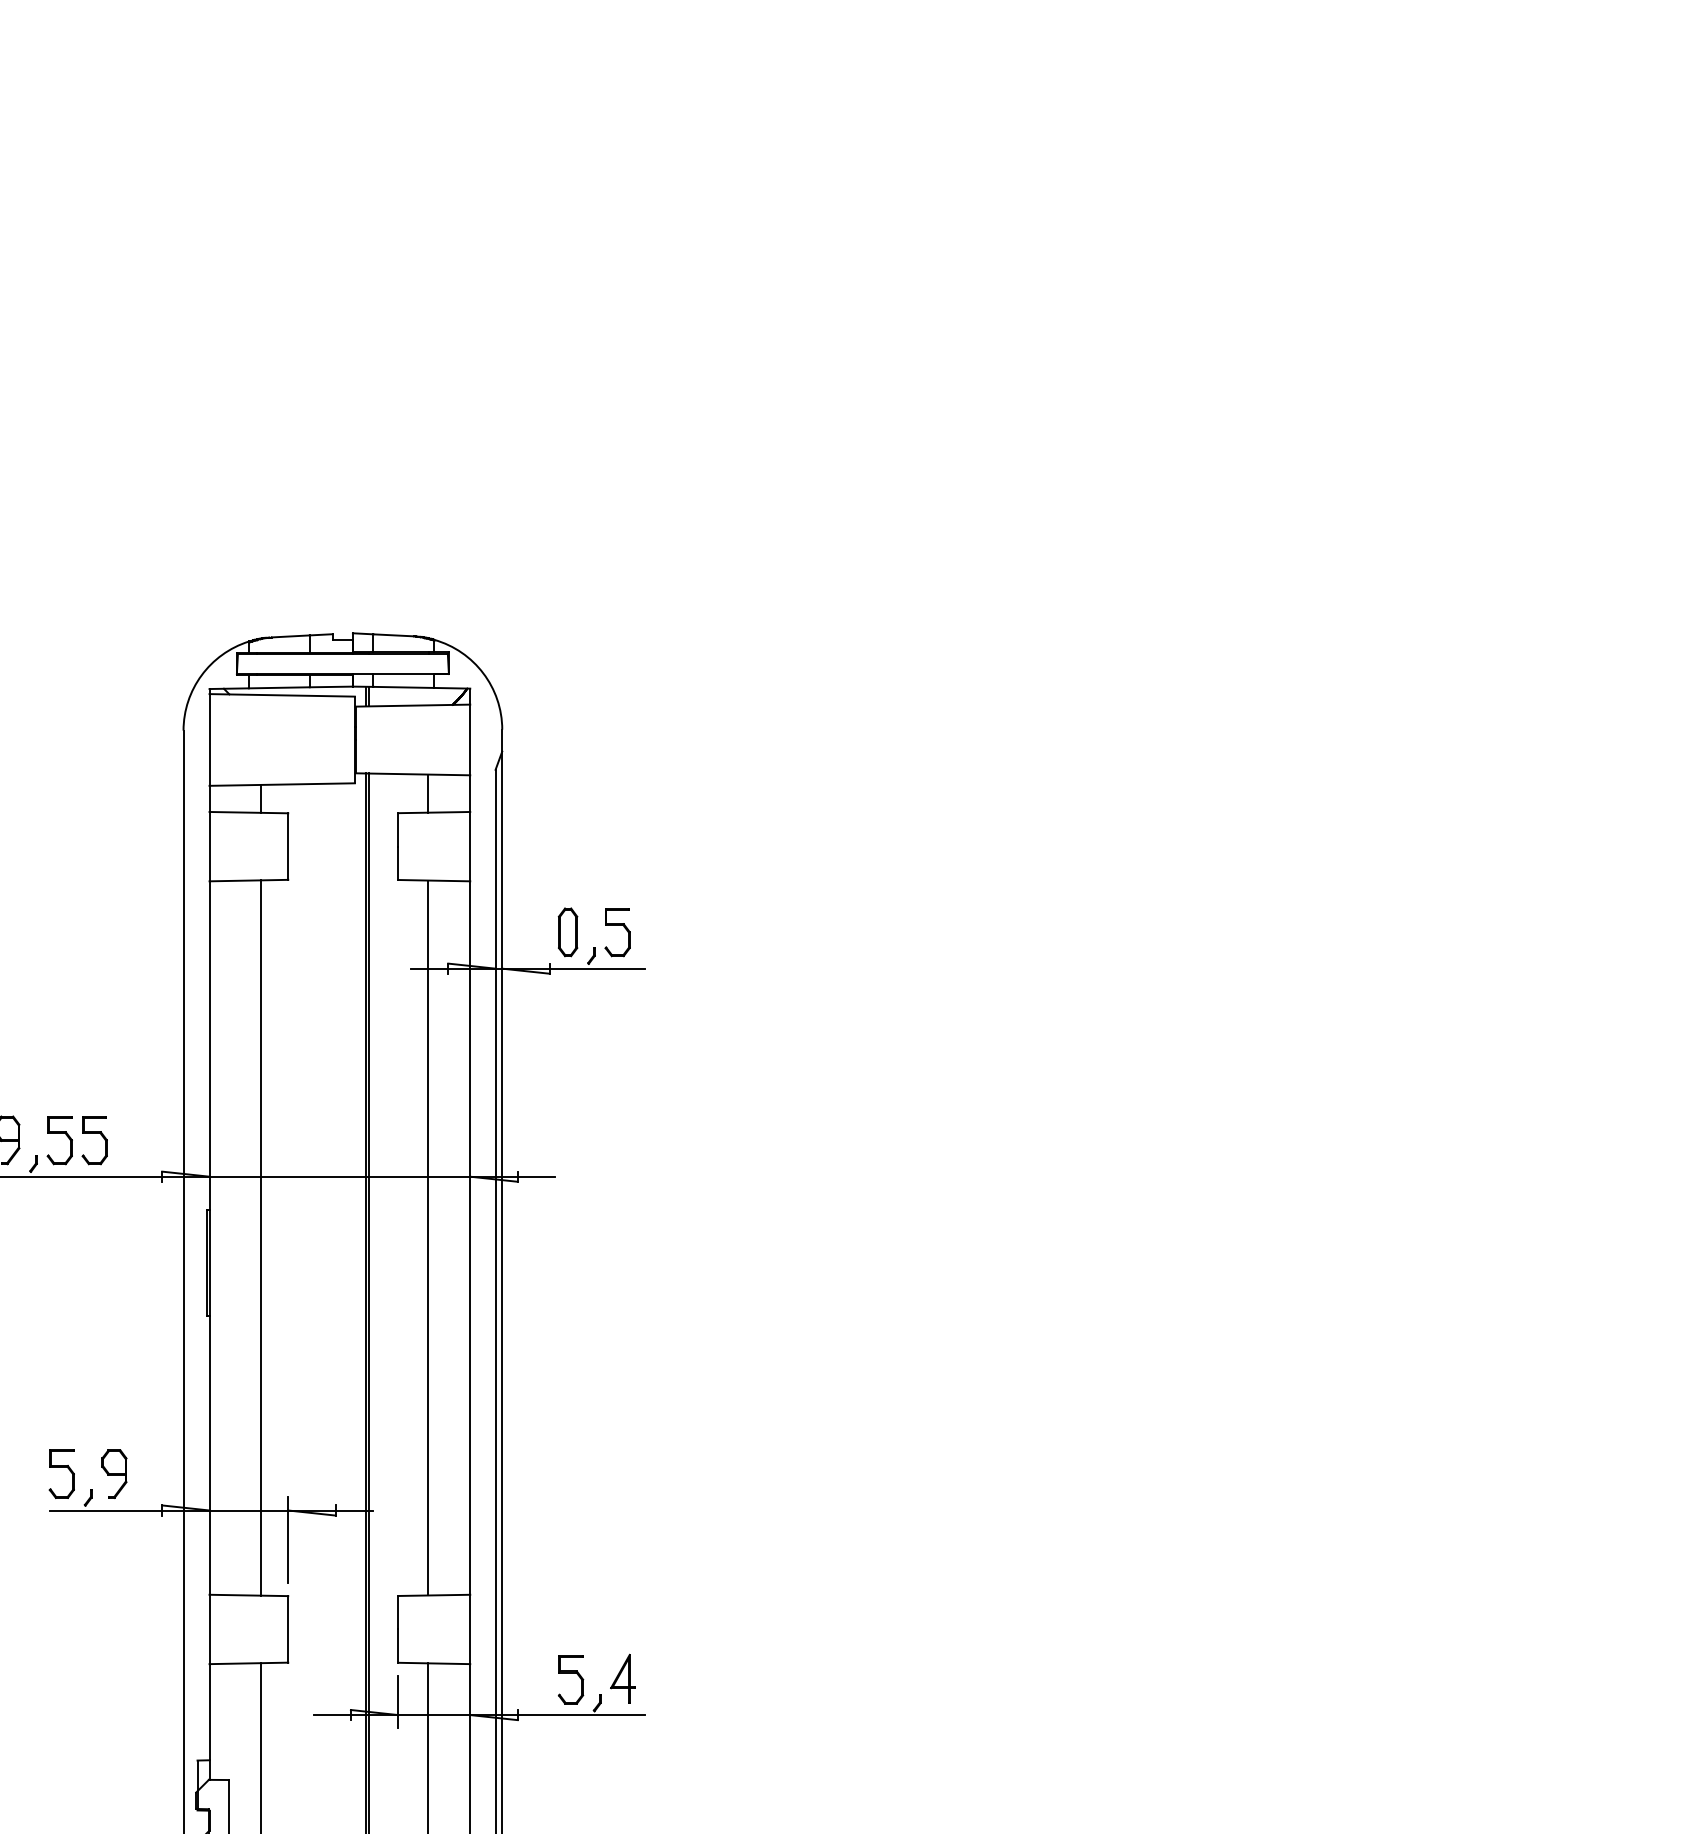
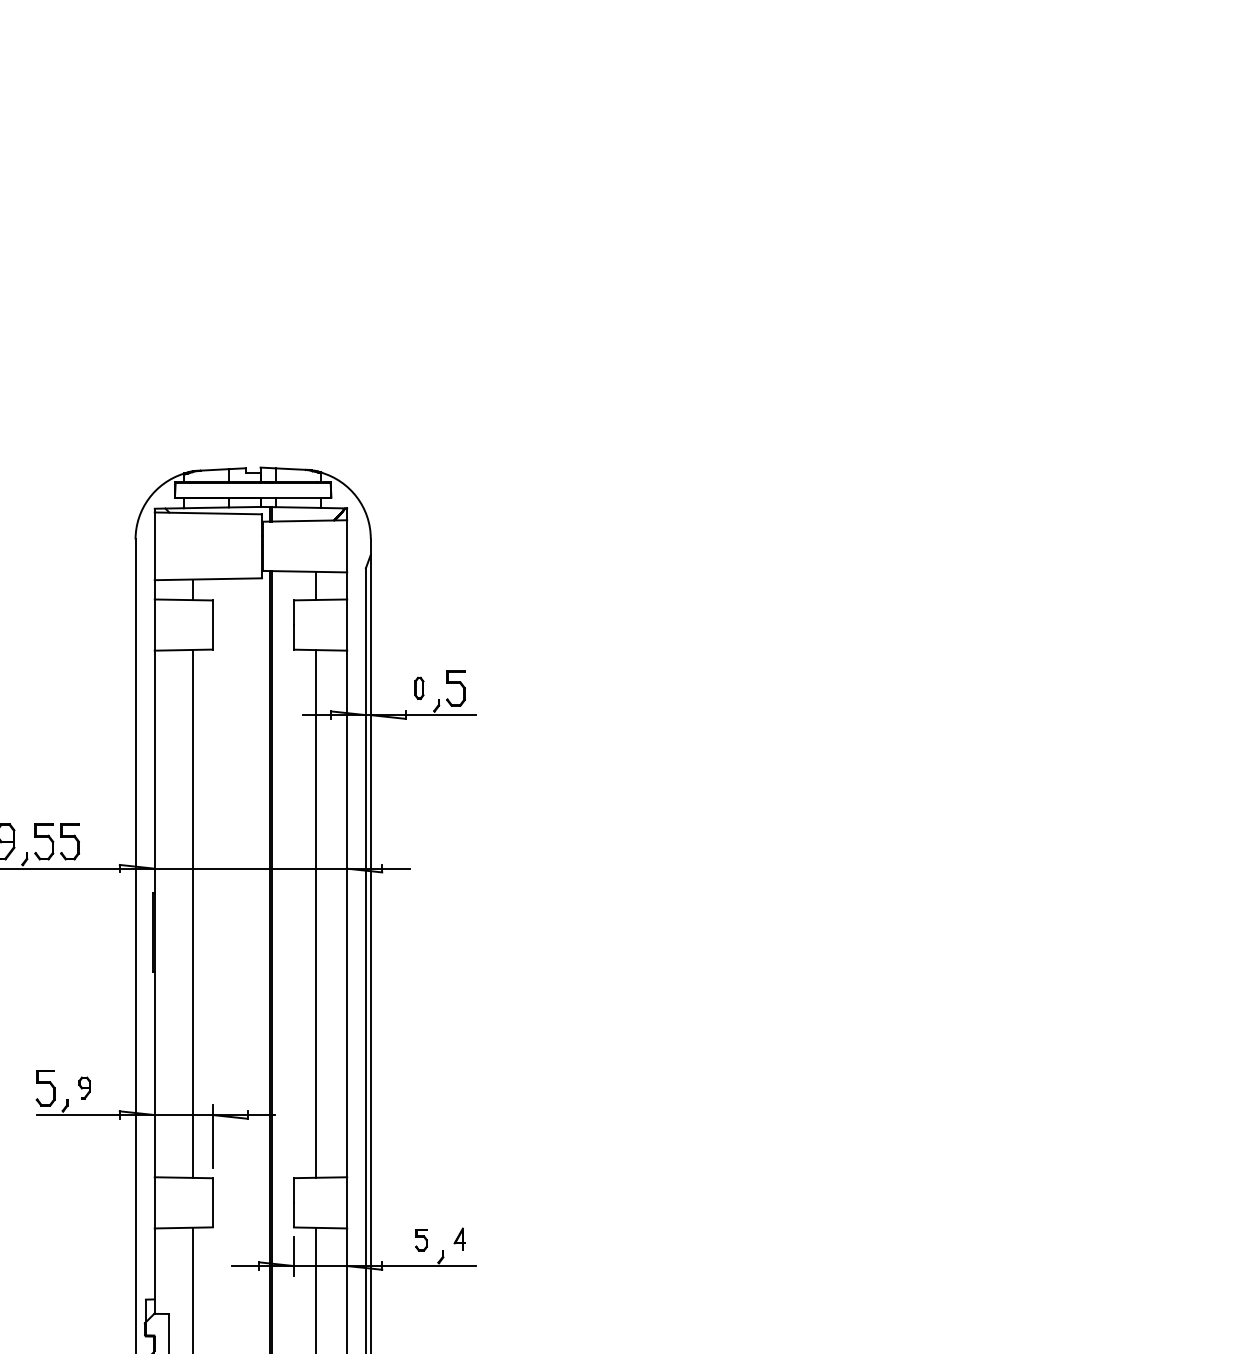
part: (567, 932) -> (418, 688), size x0.6
part: (114, 1473) -> (84, 1087), size x0.6
part: (622, 1678) -> (459, 1239), size x0.6
part: (570, 1679) -> (421, 1239), size x0.6

